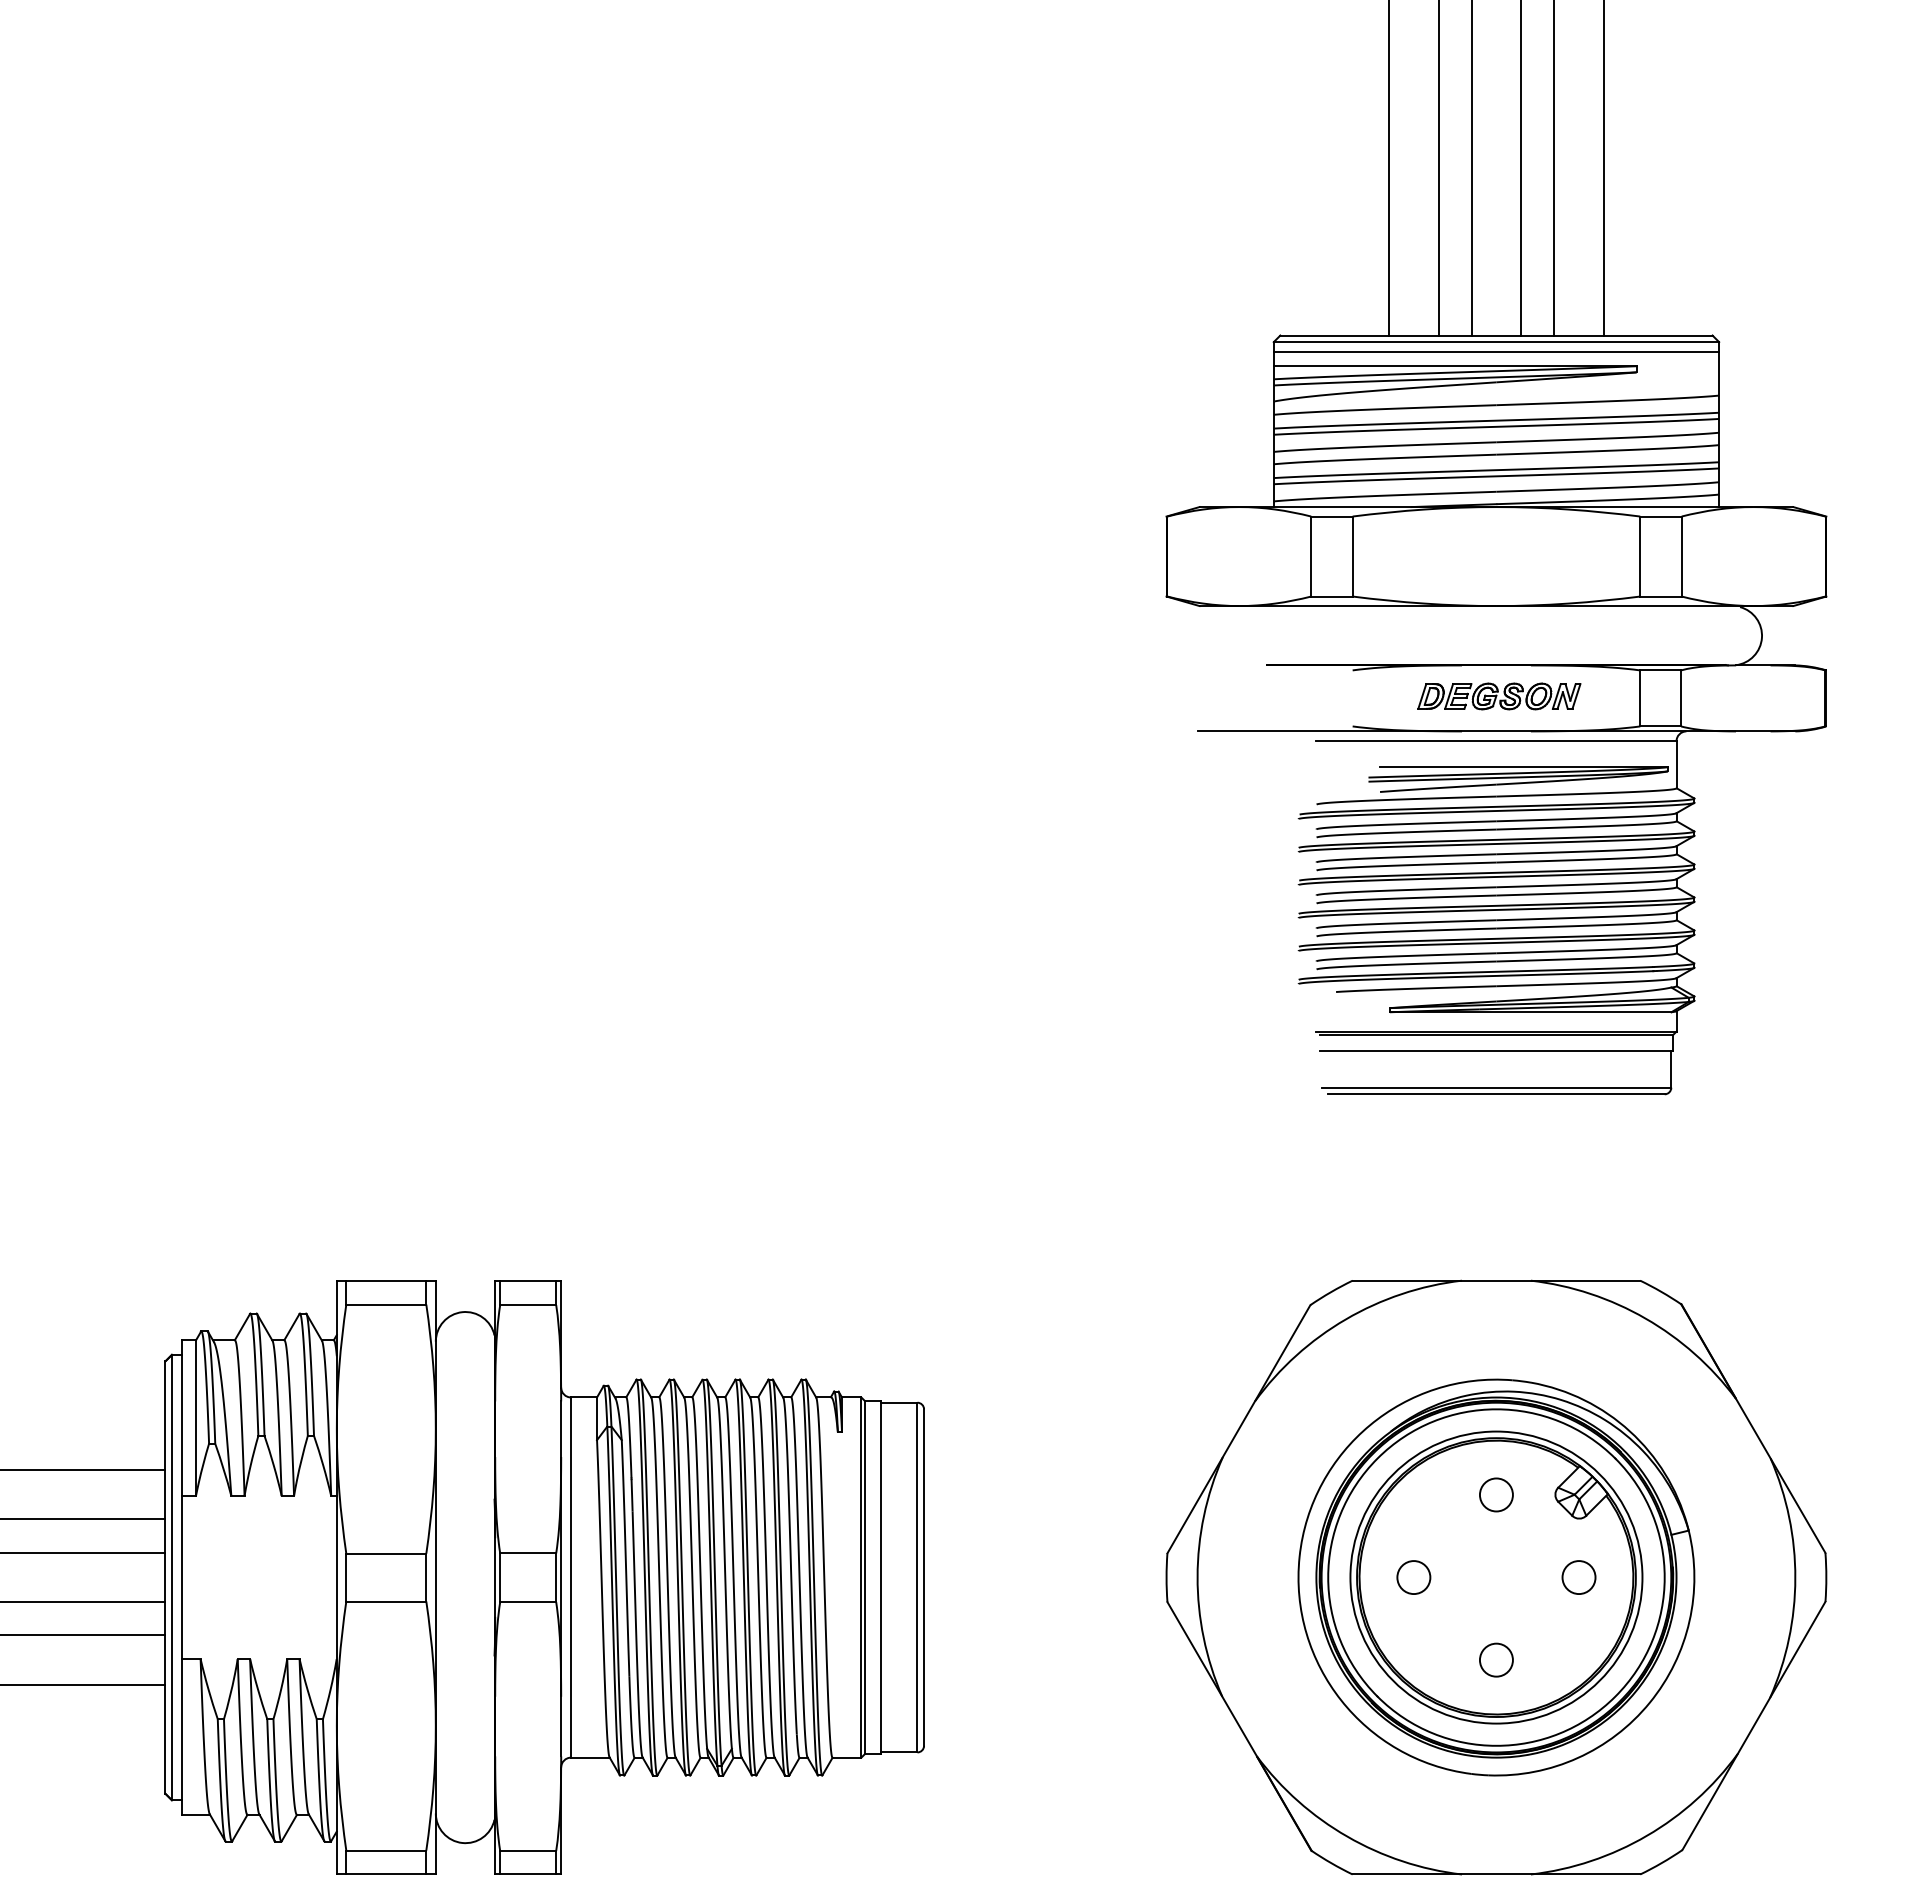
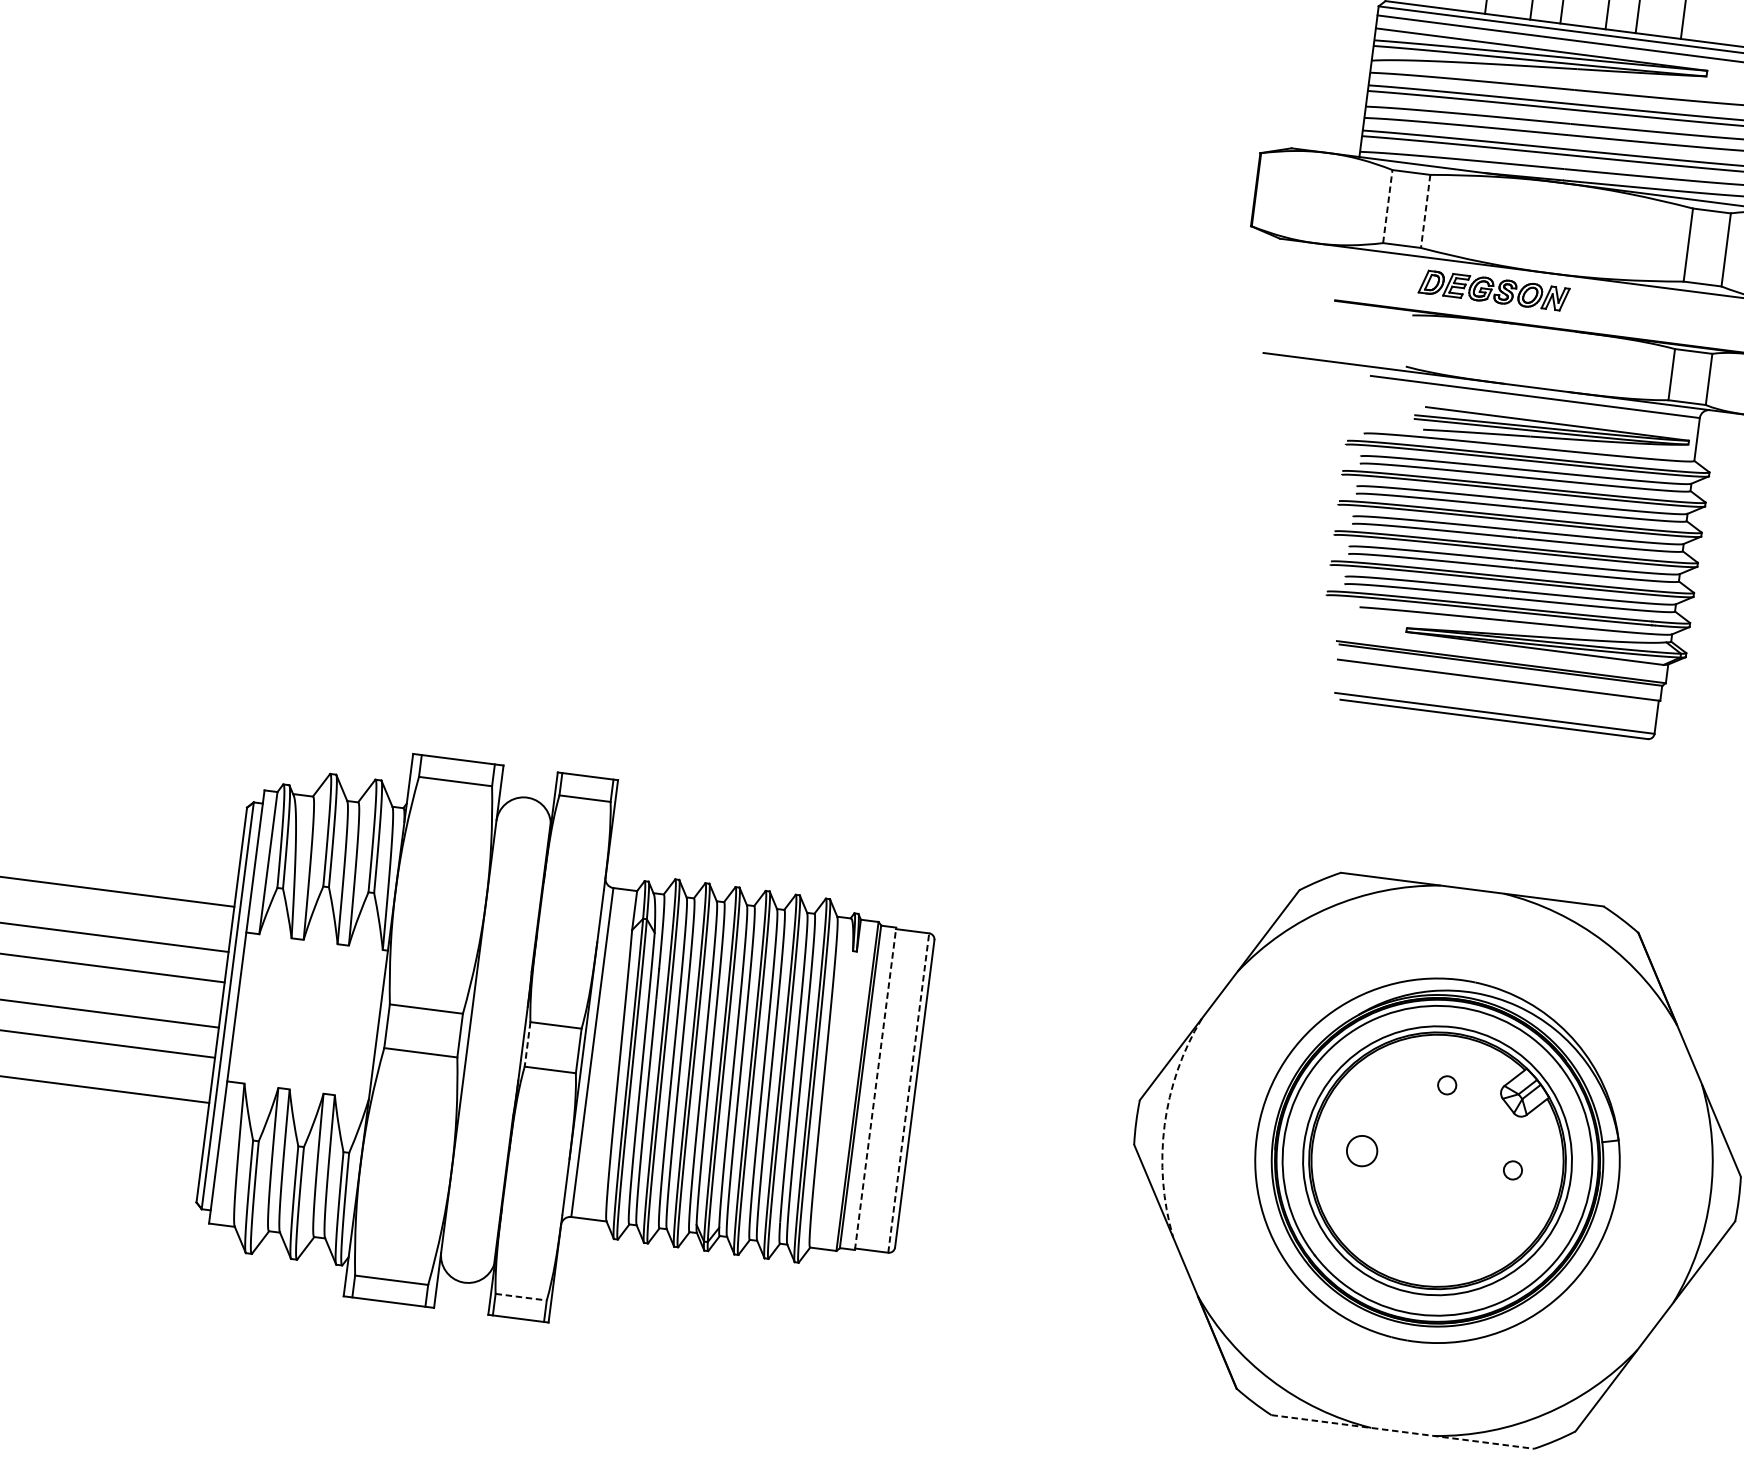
line: (1311, 556) -> (1388, 206), solid -> dashed
line: (1352, 557) -> (1425, 212), solid -> dashed
part: (1499, 696) -> (1494, 290), moved
circle: (1495, 1494) -> (1446, 1084), size x0.6
arc: (1197, 1576) -> (1164, 1124), solid -> dashed
line: (881, 1577) -> (875, 1088), solid -> dashed
line: (917, 1577) -> (908, 1092), solid -> dashed
circle: (1578, 1577) -> (1512, 1170), size x0.6
line: (500, 1578) -> (527, 1045), solid -> dashed
circle: (1496, 1659) -> (1427, 1235), removed
line: (528, 1850) -> (521, 1296), solid -> dashed
line: (1496, 1874) -> (1402, 1431), solid -> dashed

